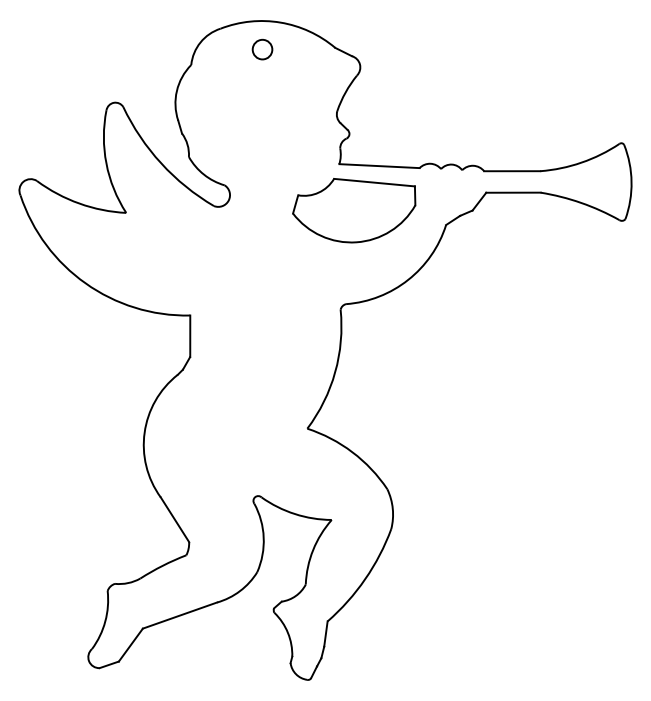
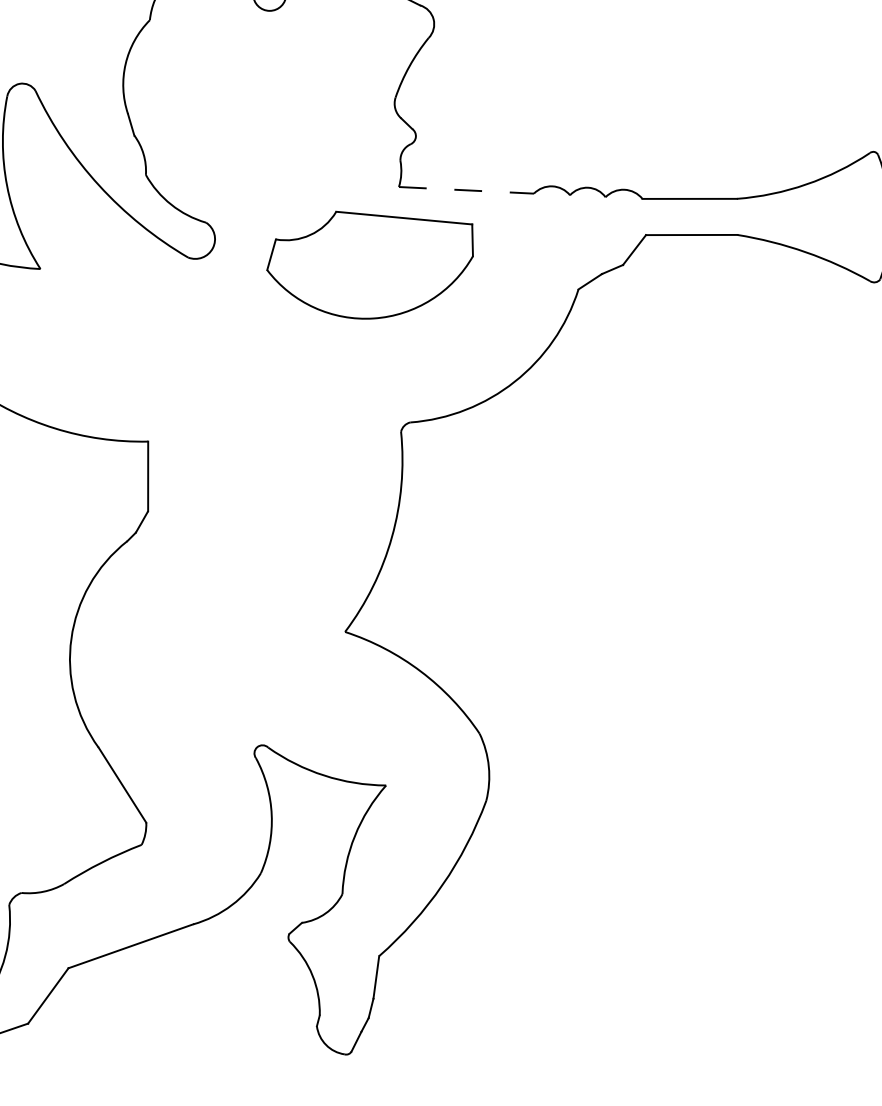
line: (380, 166) -> (468, 190), solid -> dashed
part: (354, 210) -> (370, 264), moved

